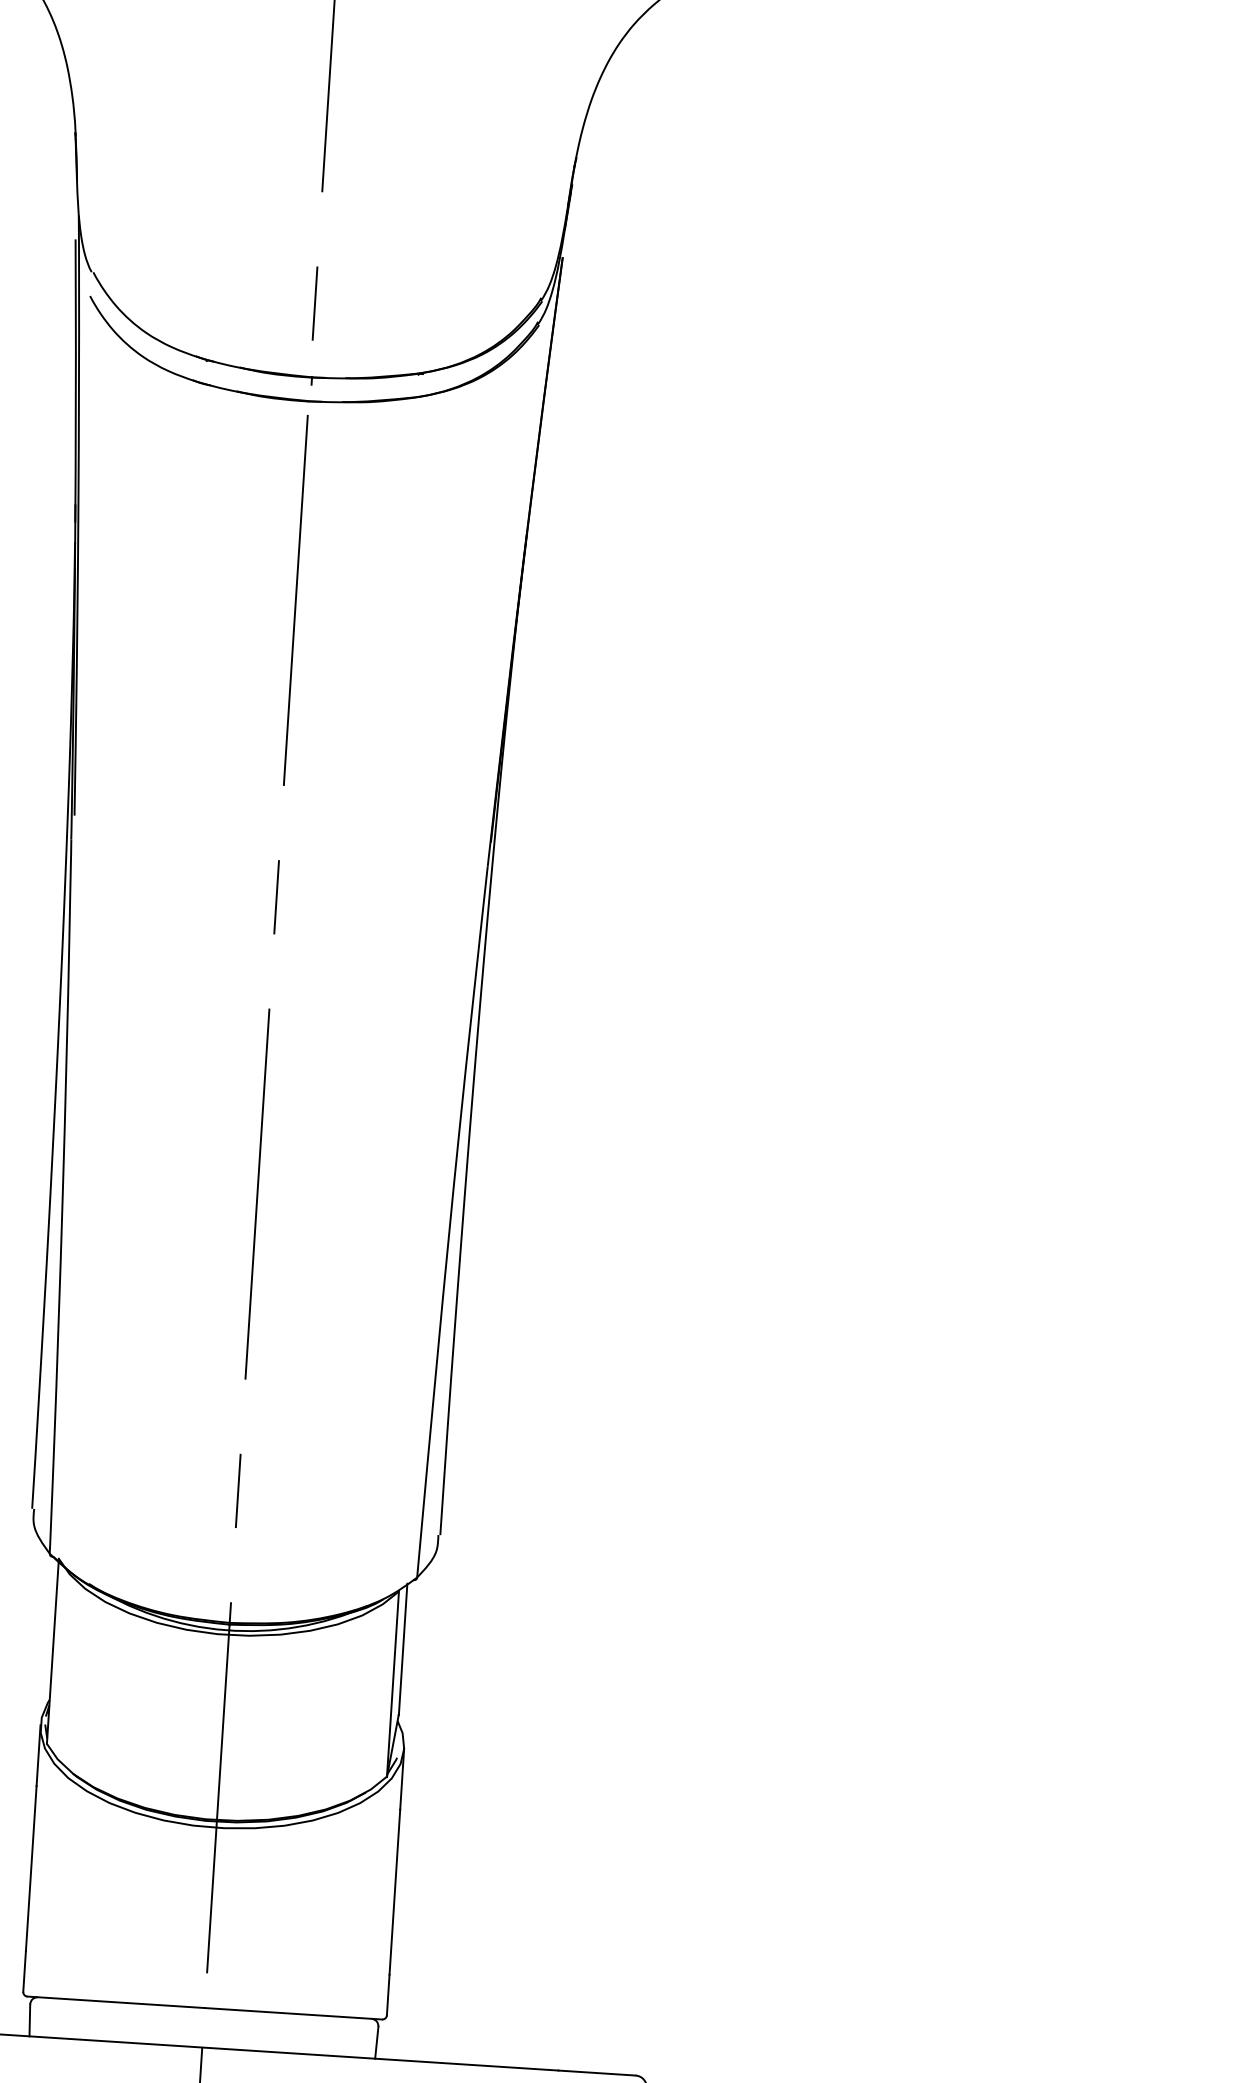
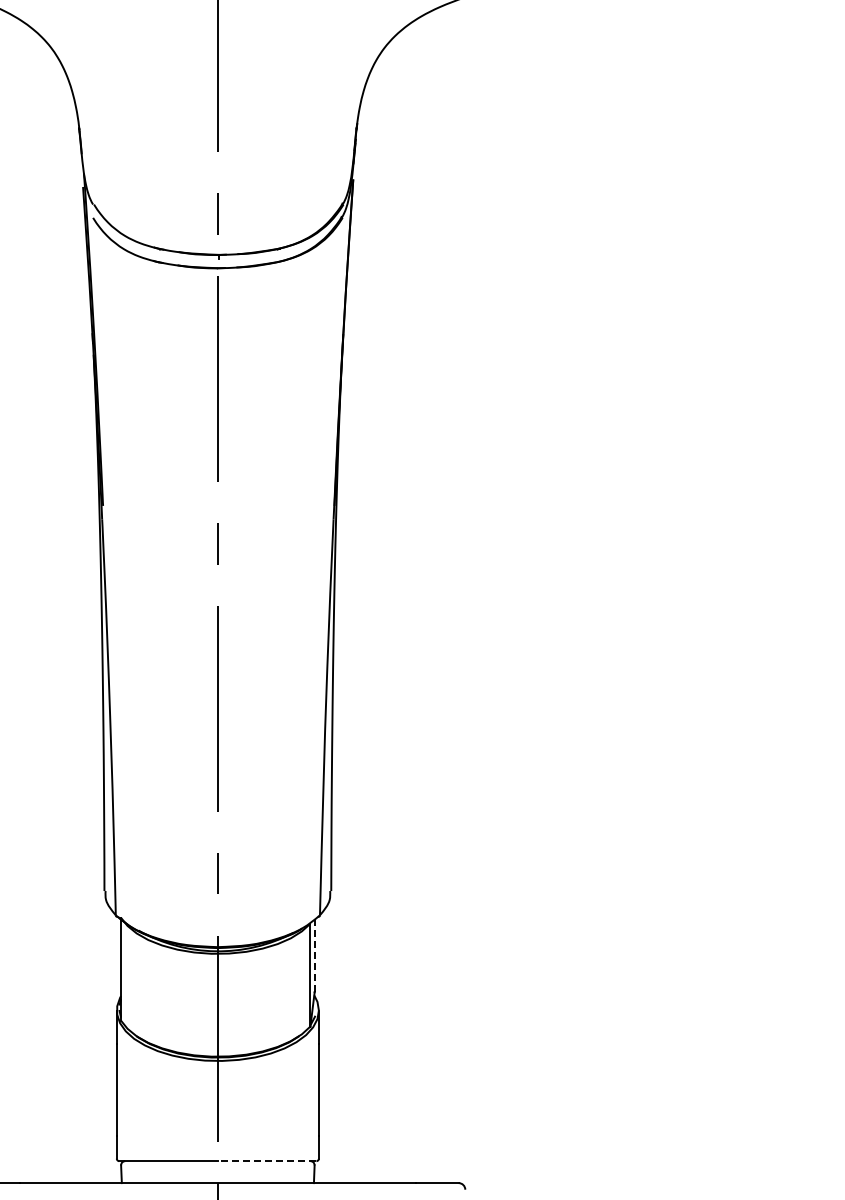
line: (402, 1649) -> (314, 955), solid -> dashed
line: (292, 2014) -> (266, 1161), solid -> dashed

